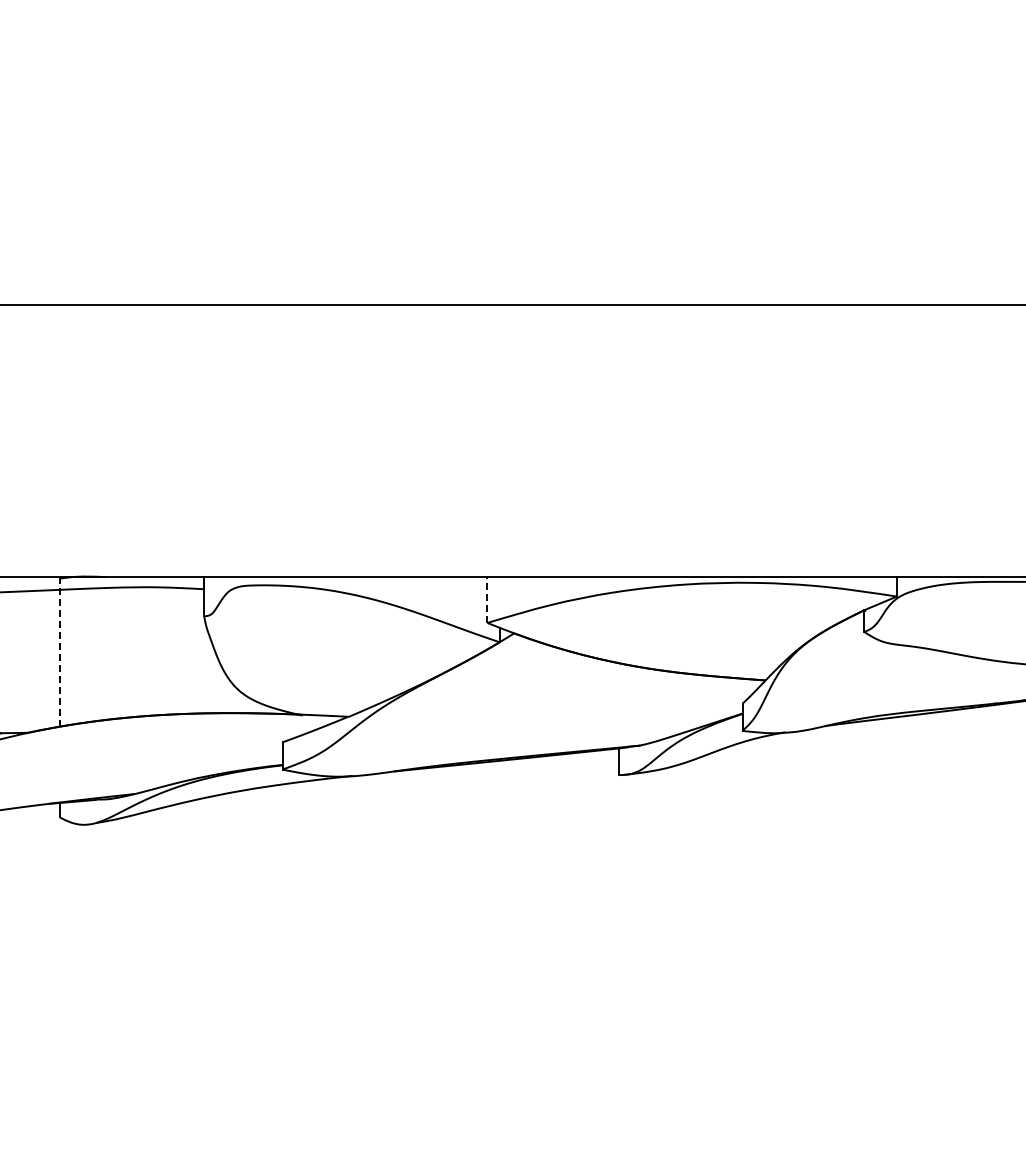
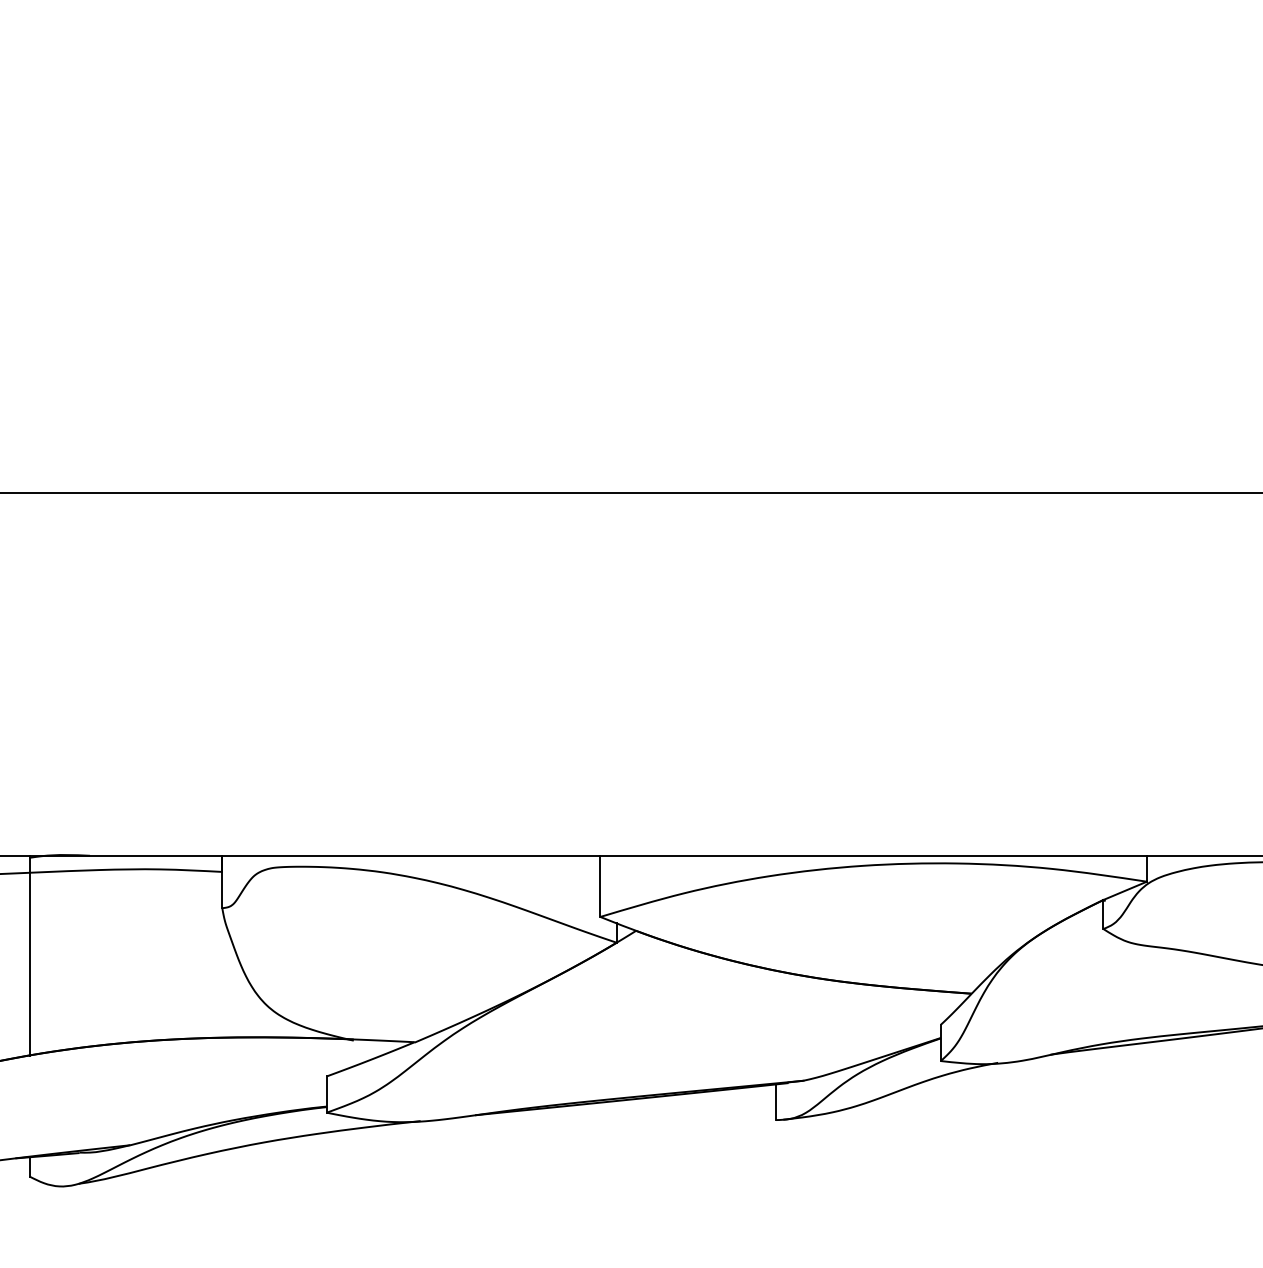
line: (487, 600) -> (600, 886), dashed -> solid
line: (59, 652) -> (29, 956), dashed -> solid

